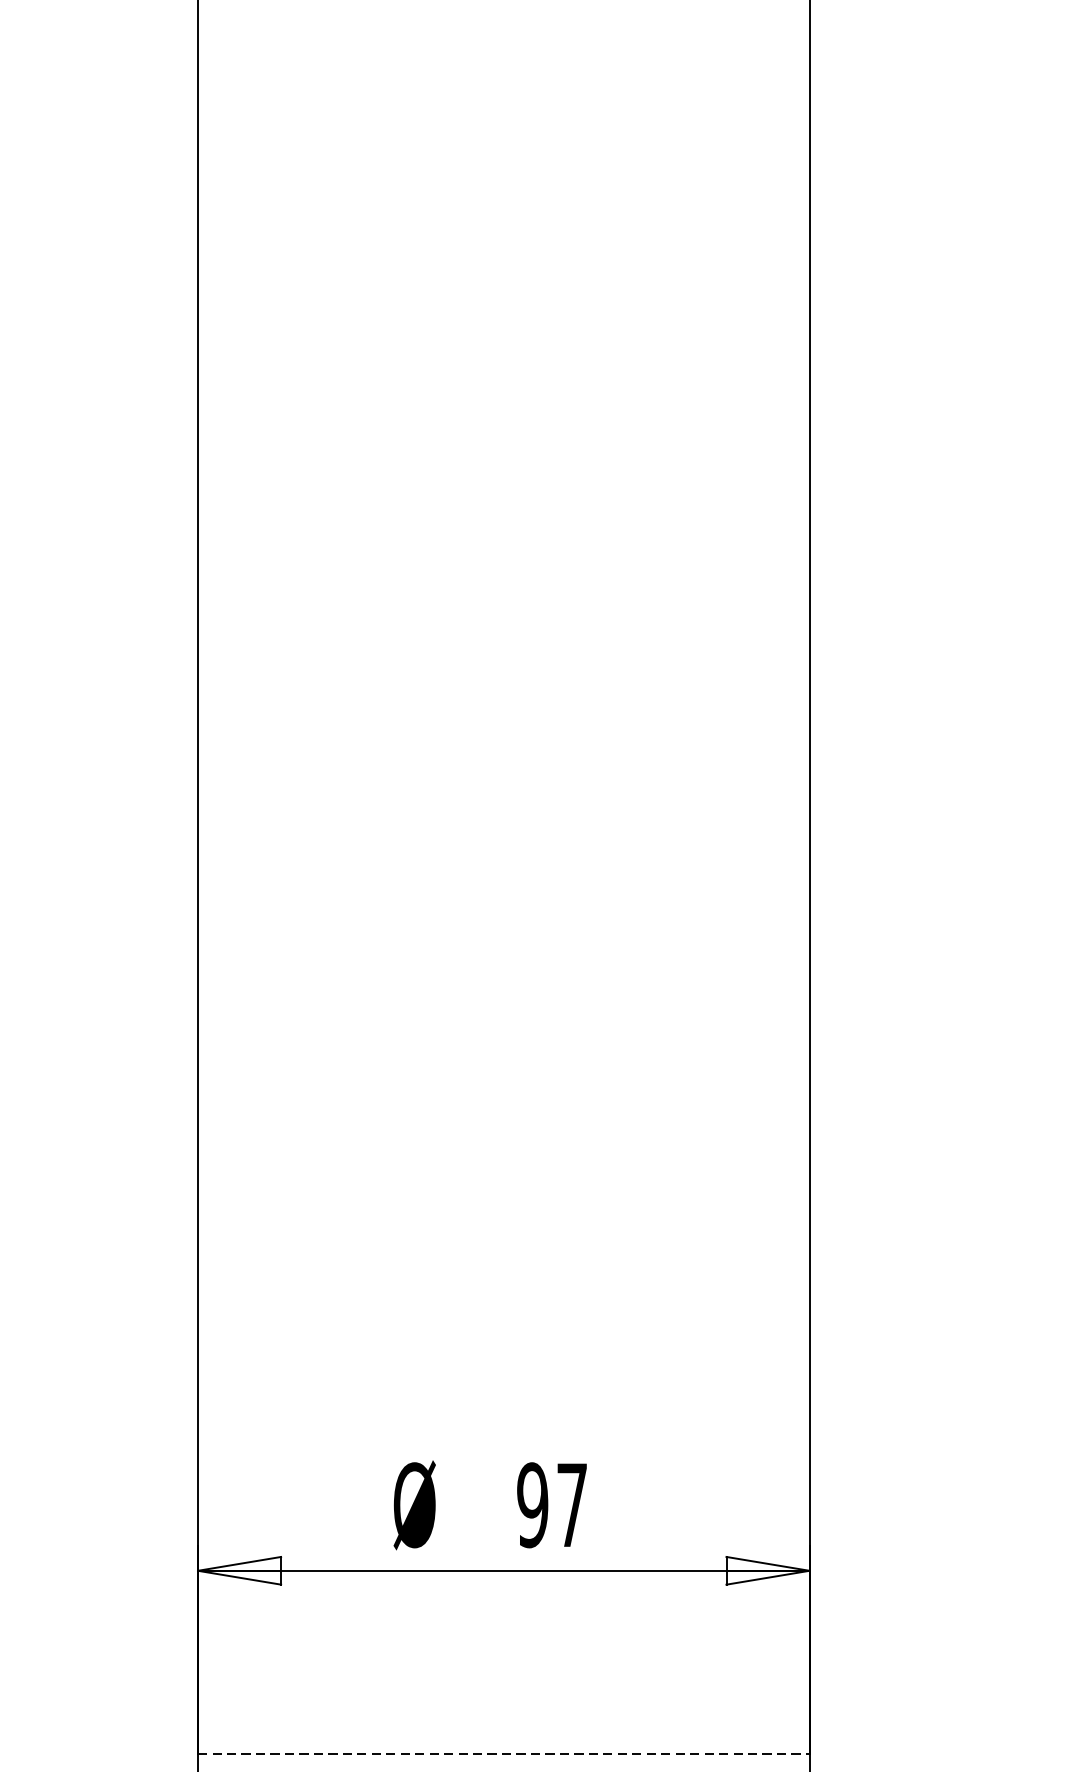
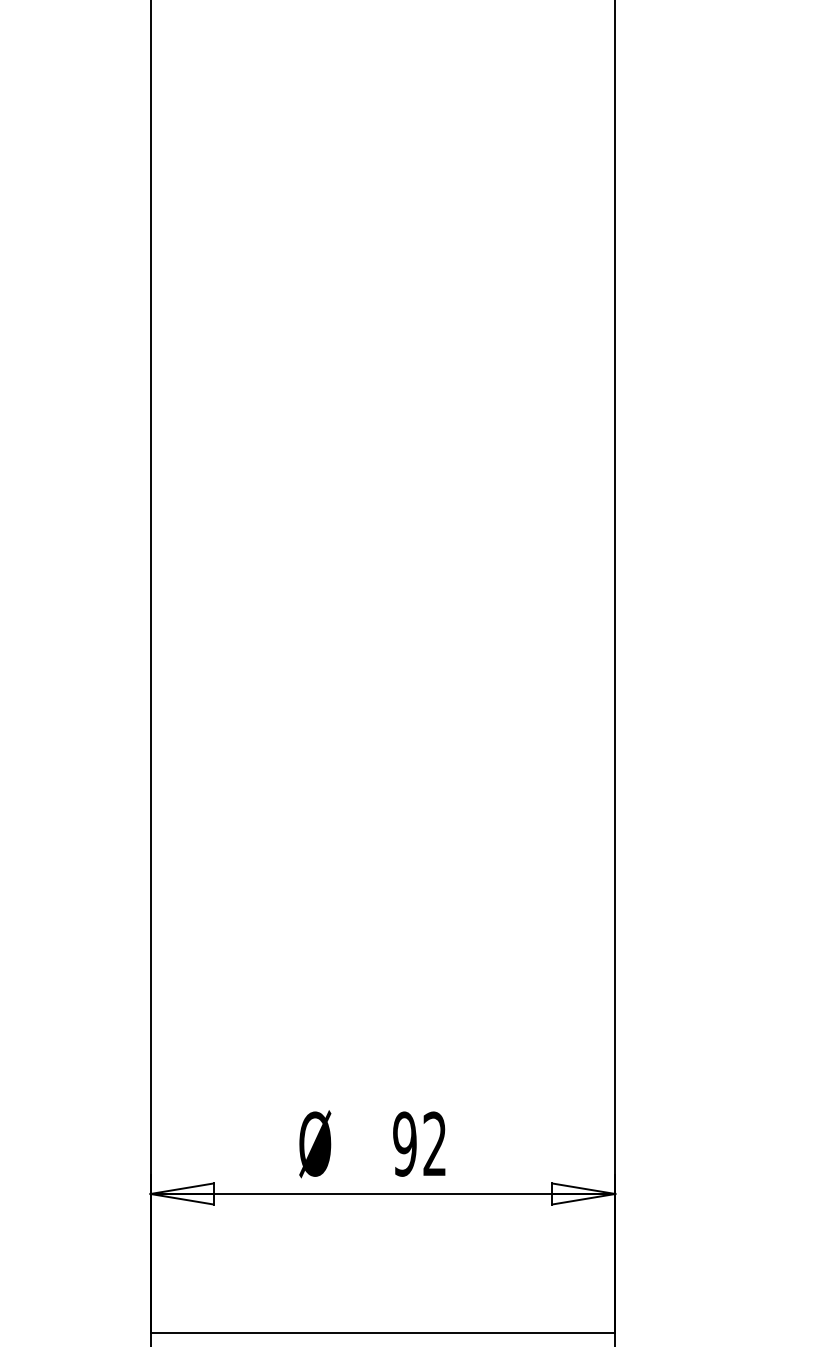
text: (571, 1504) -> (434, 1143), 97 -> 92
line: (504, 1753) -> (383, 1332), dashed -> solid

